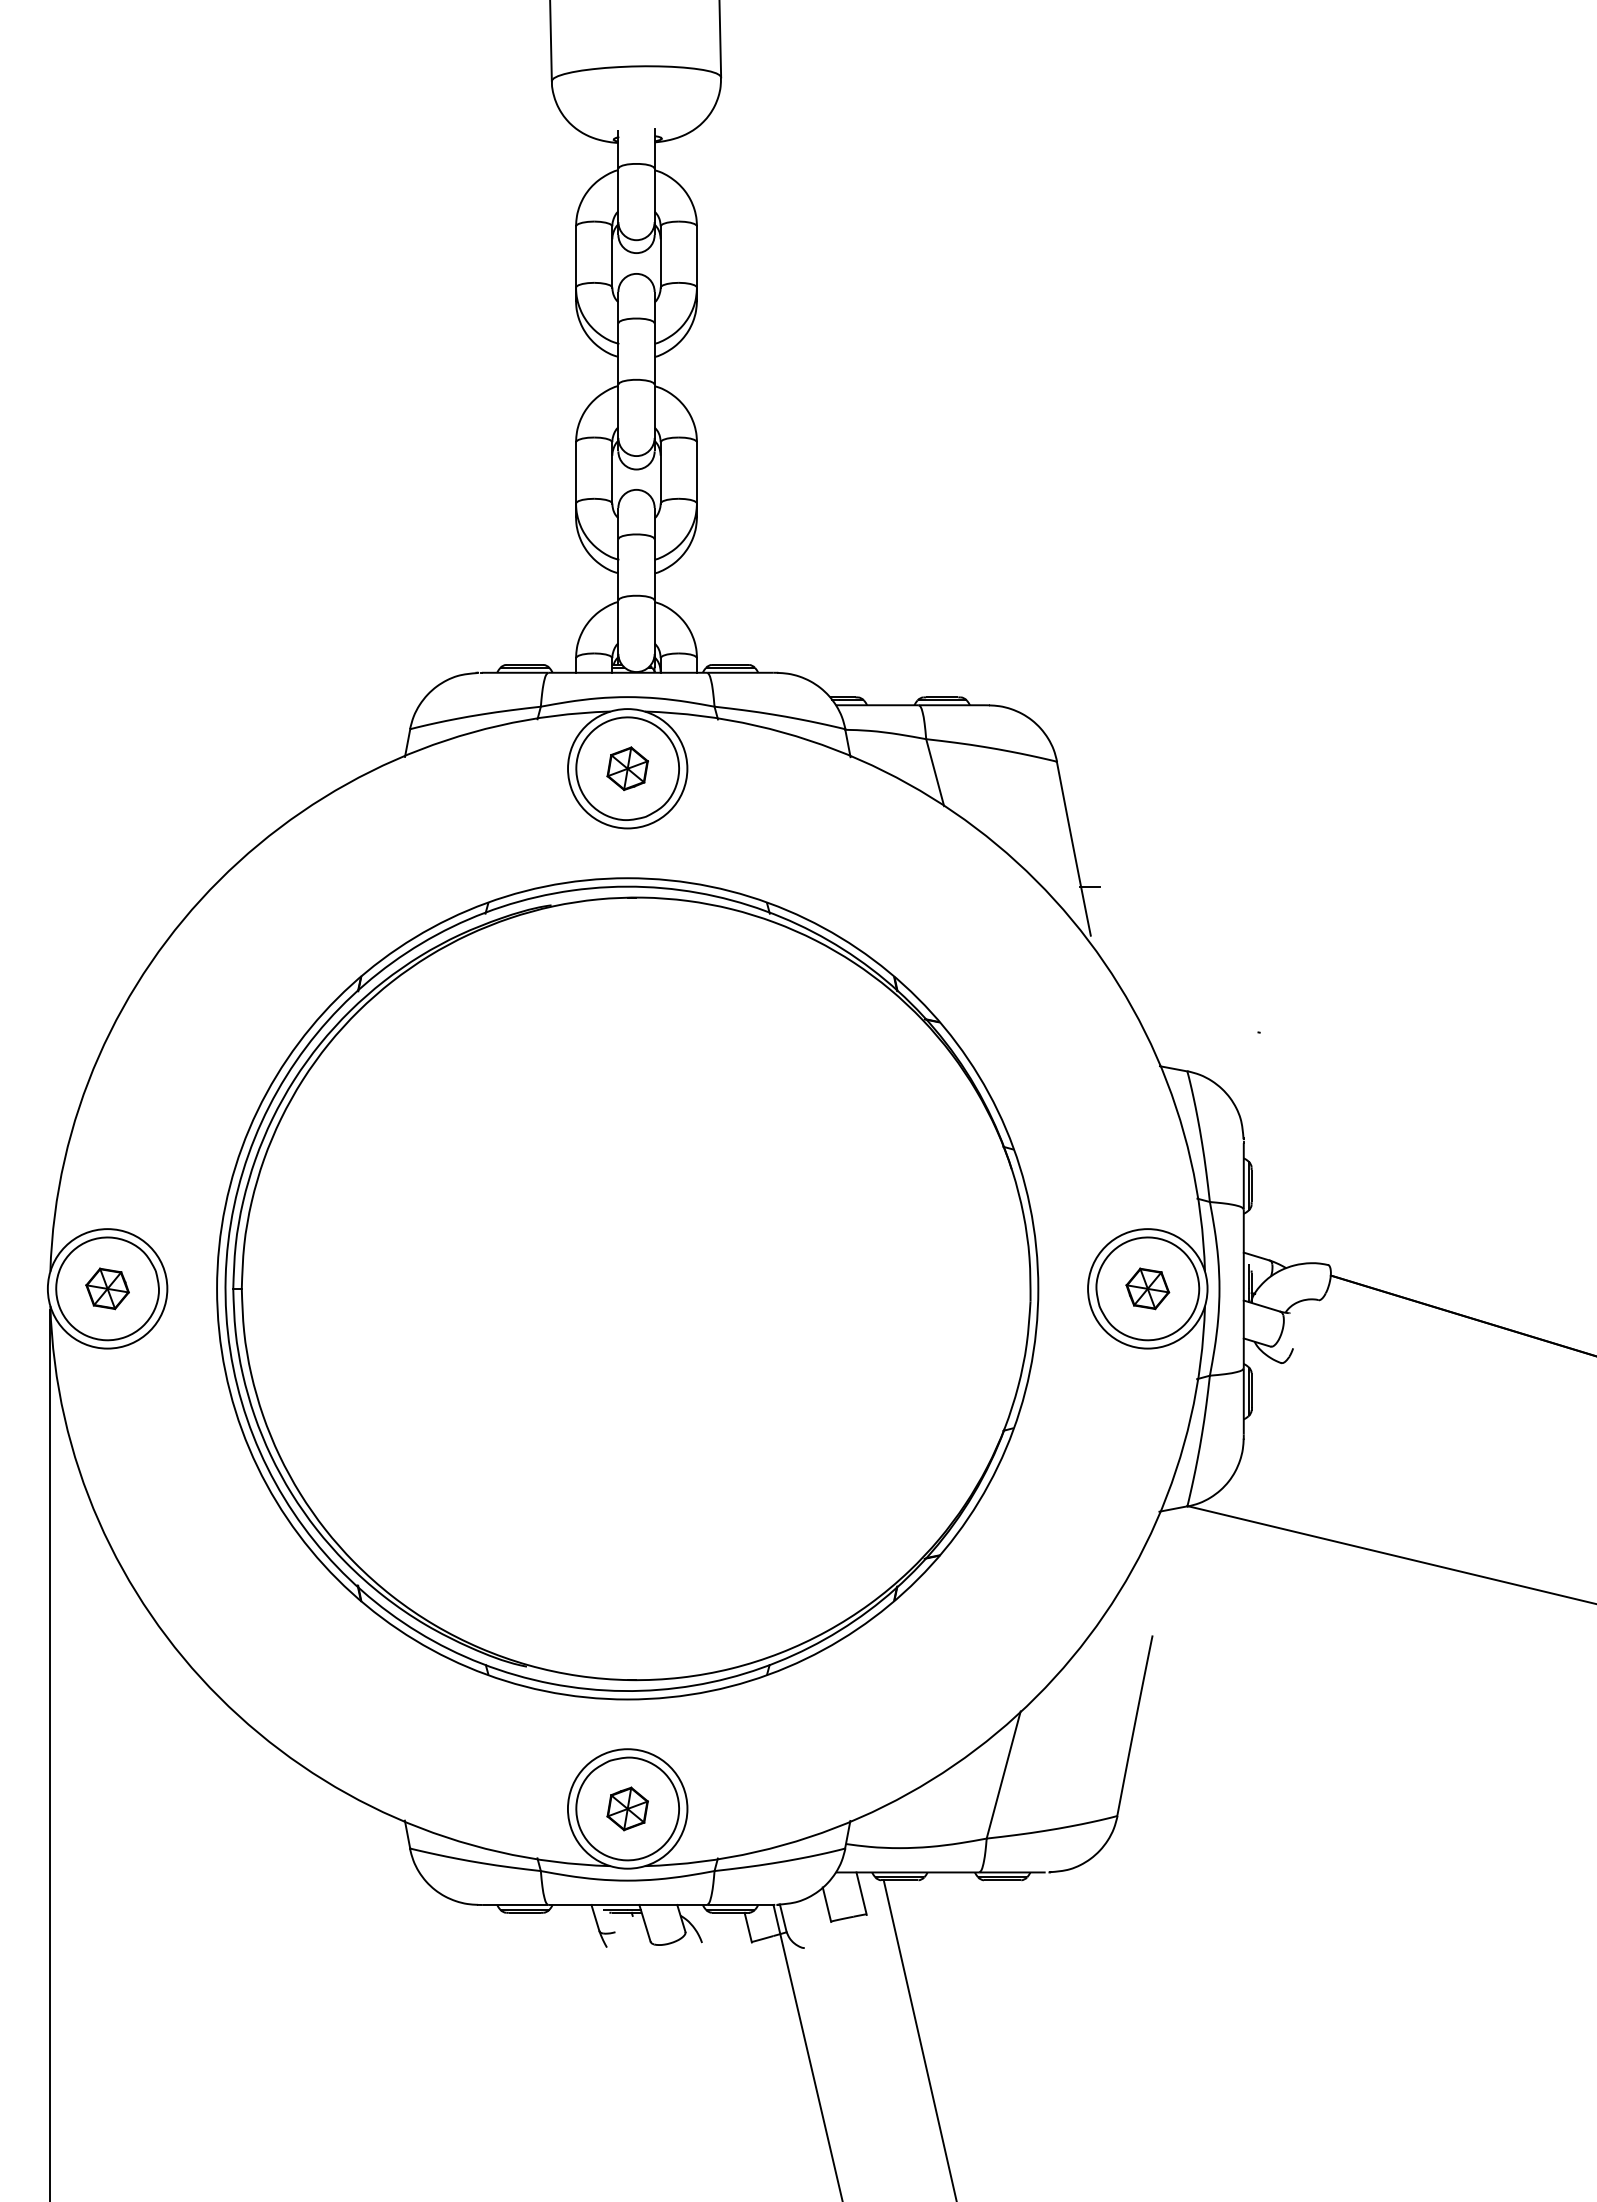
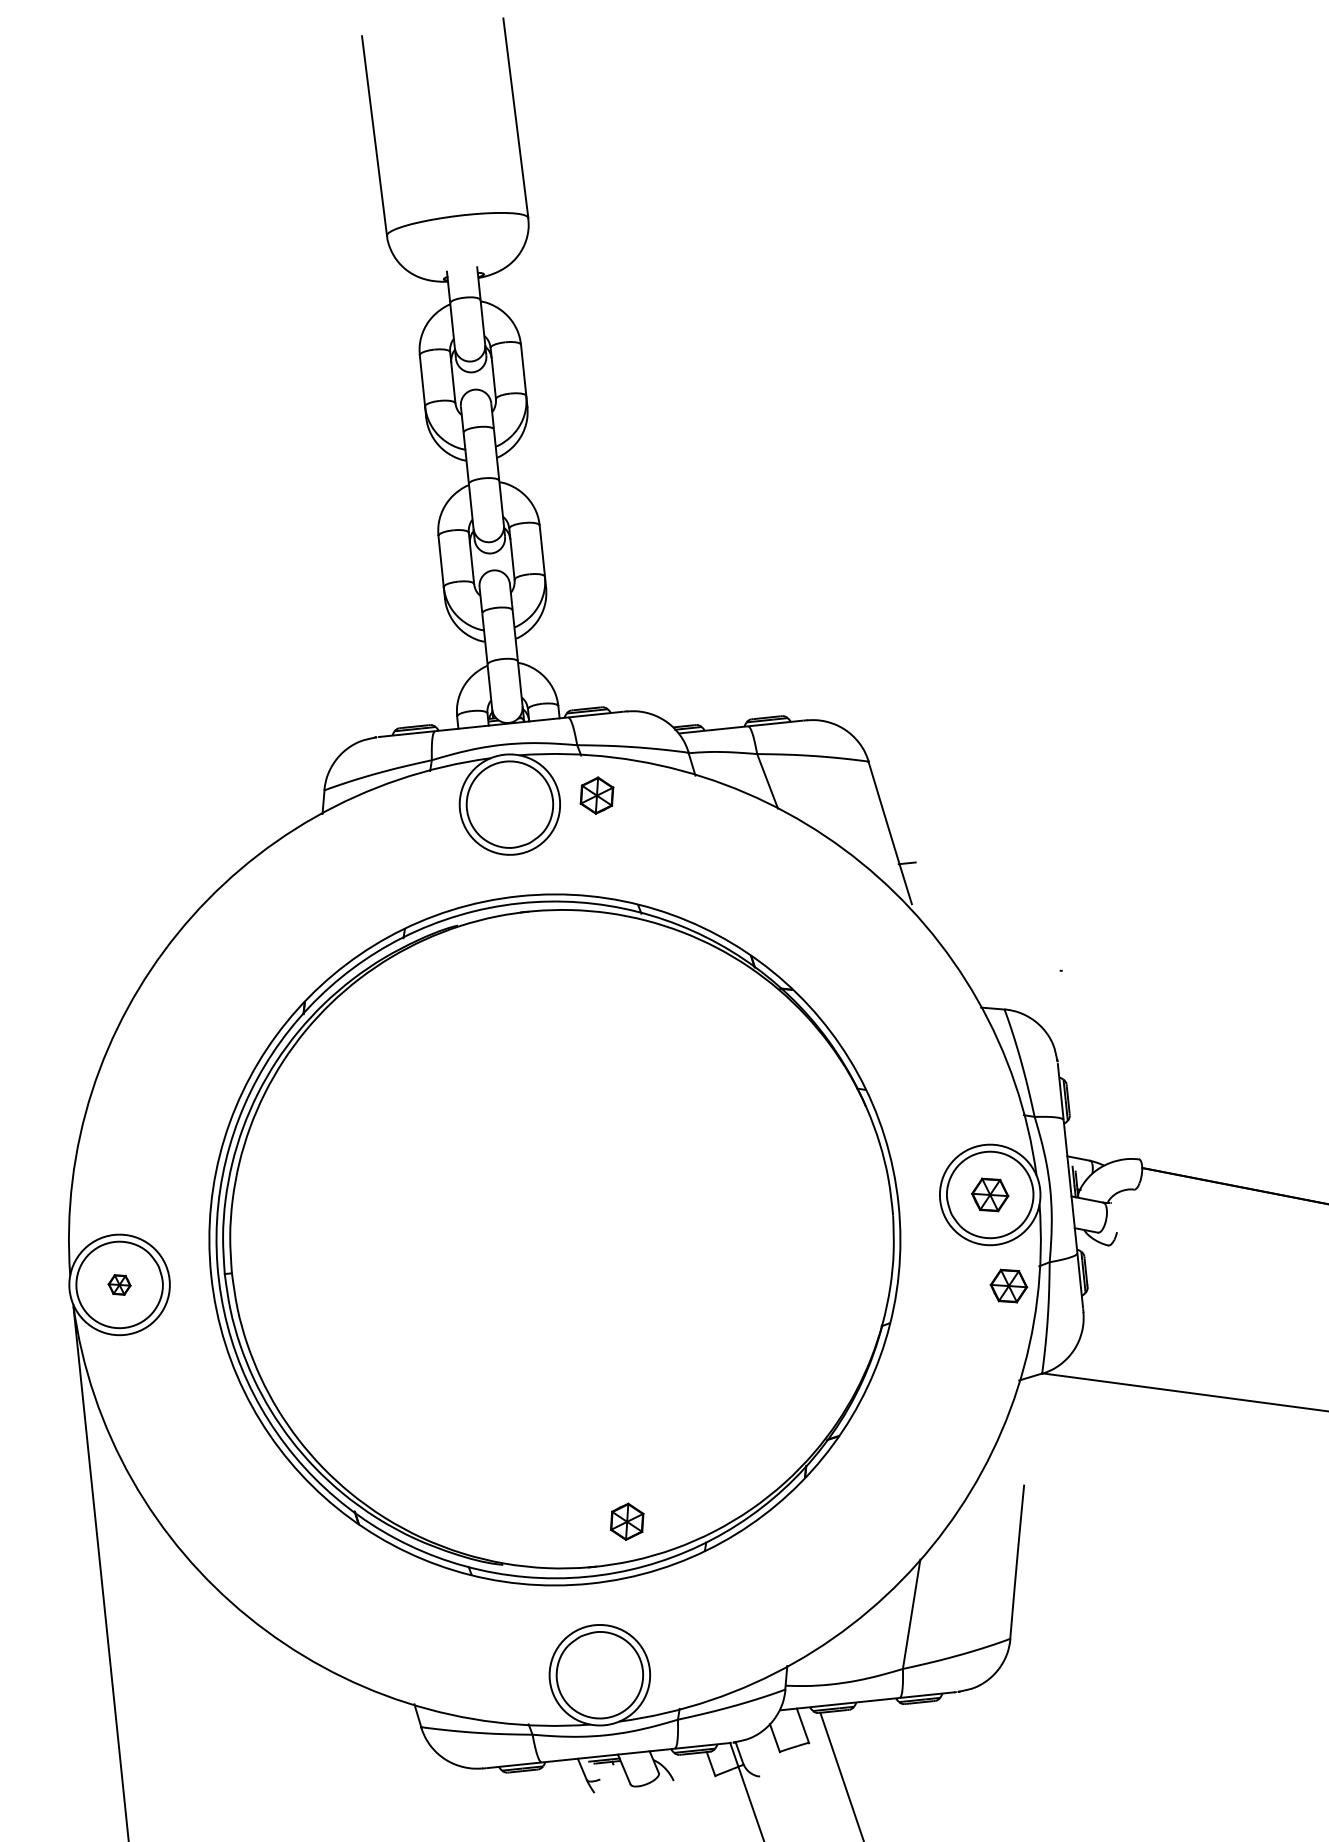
part: (627, 768) -> (596, 795), moved
part: (107, 1288) -> (119, 1284), size x0.6
part: (1158, 1398) -> (1008, 1285), added
part: (627, 1808) -> (626, 1521), moved

